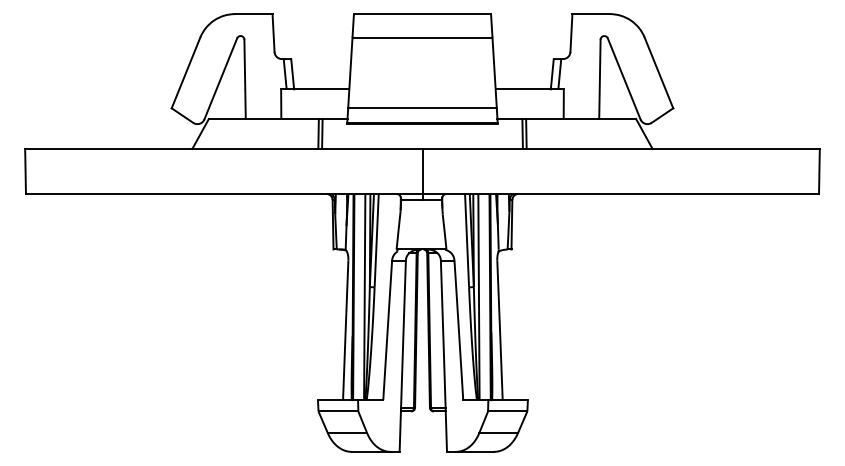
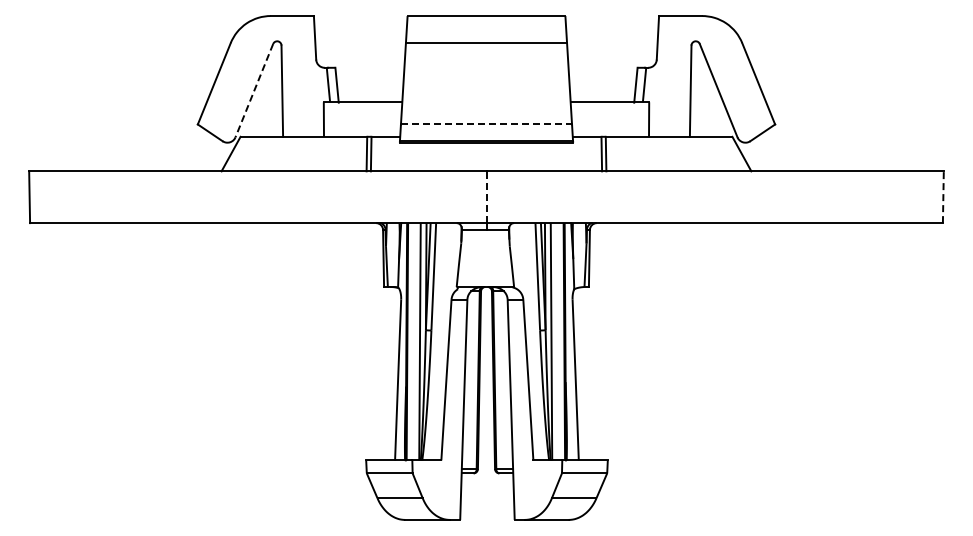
line: (220, 79) -> (254, 91), solid -> dashed
line: (422, 108) -> (486, 124), solid -> dashed
line: (422, 171) -> (486, 197), solid -> dashed
line: (819, 171) -> (943, 197), solid -> dashed

